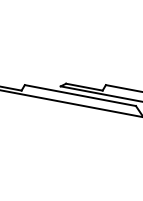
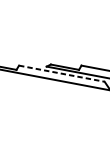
line: (80, 95) -> (61, 73), solid -> dashed

